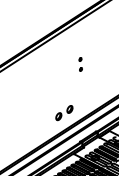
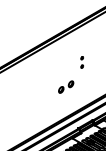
part: (64, 112) -> (66, 86), moved

